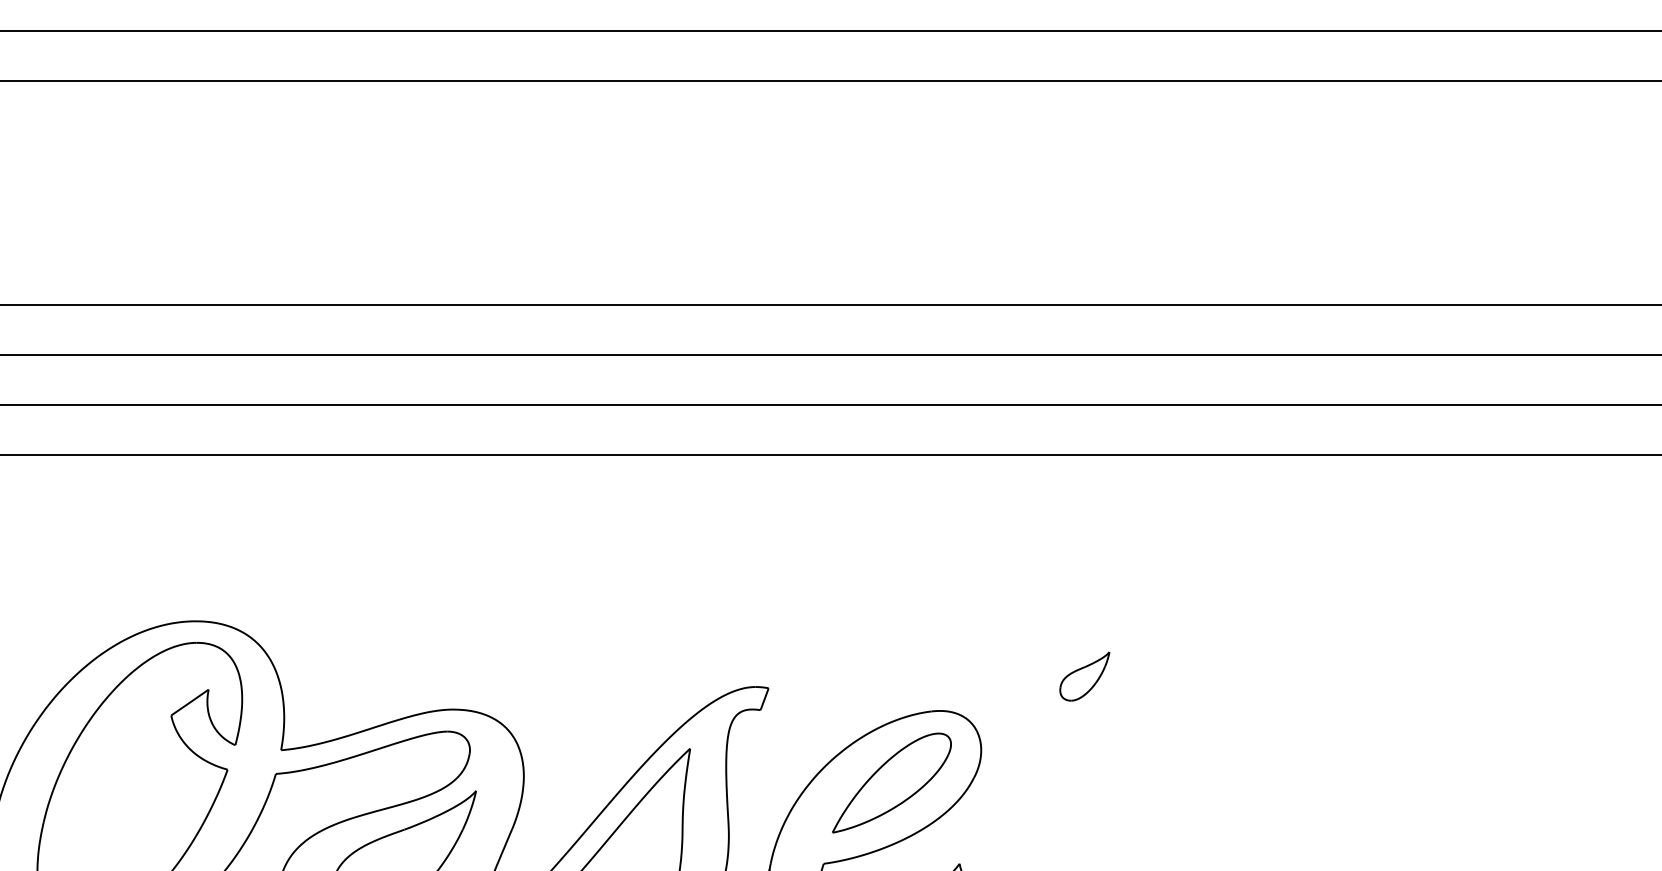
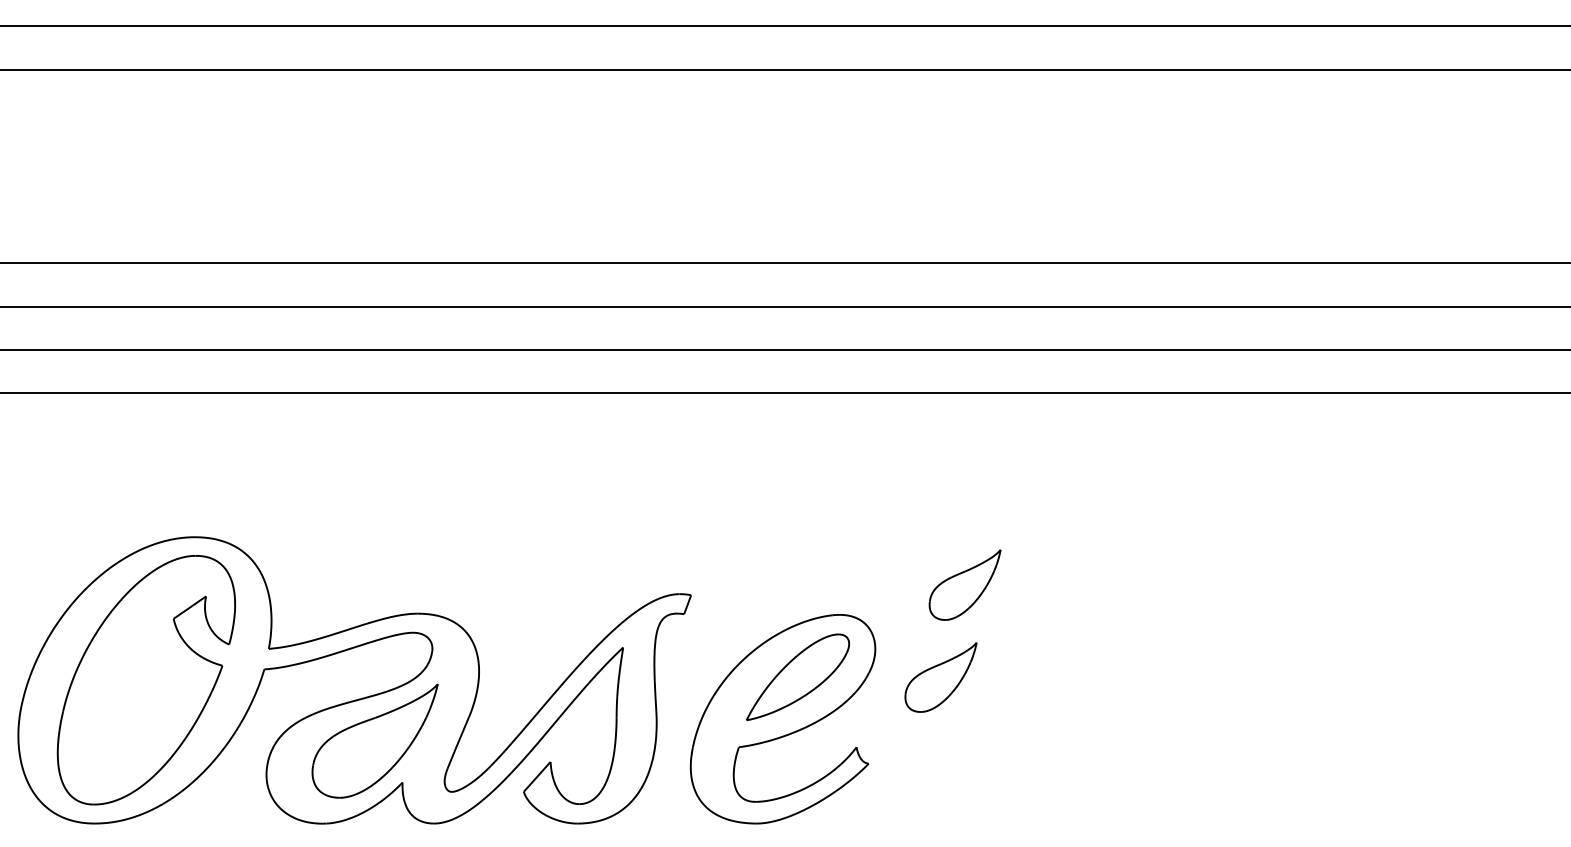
part: (1084, 675) -> (964, 584), size x1.67
part: (1056, 783) -> (940, 677), added

